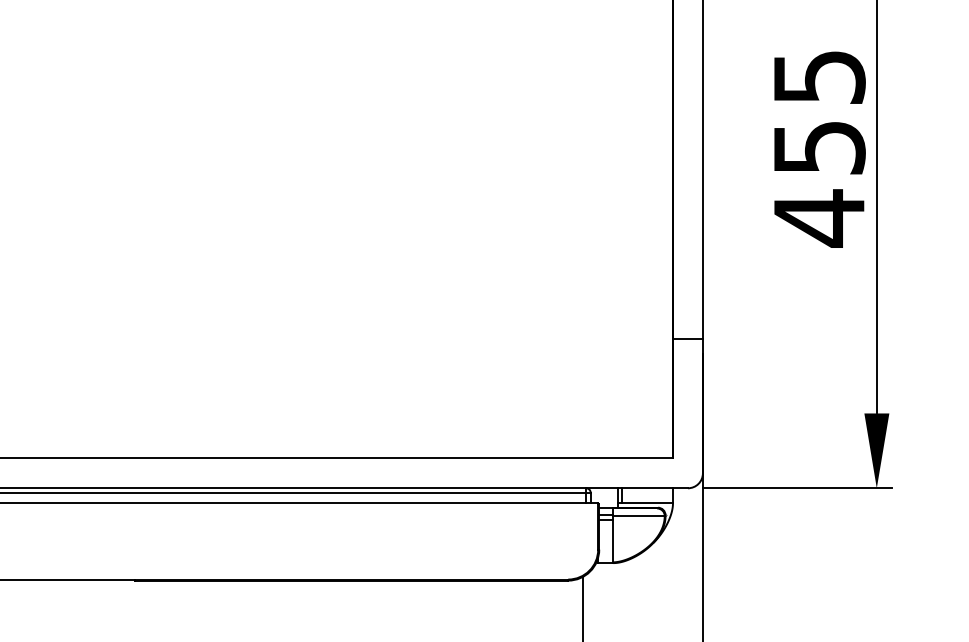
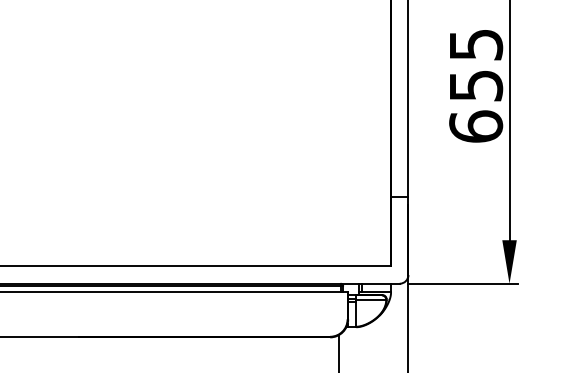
text: (819, 217) -> (476, 126), 455 -> 655

